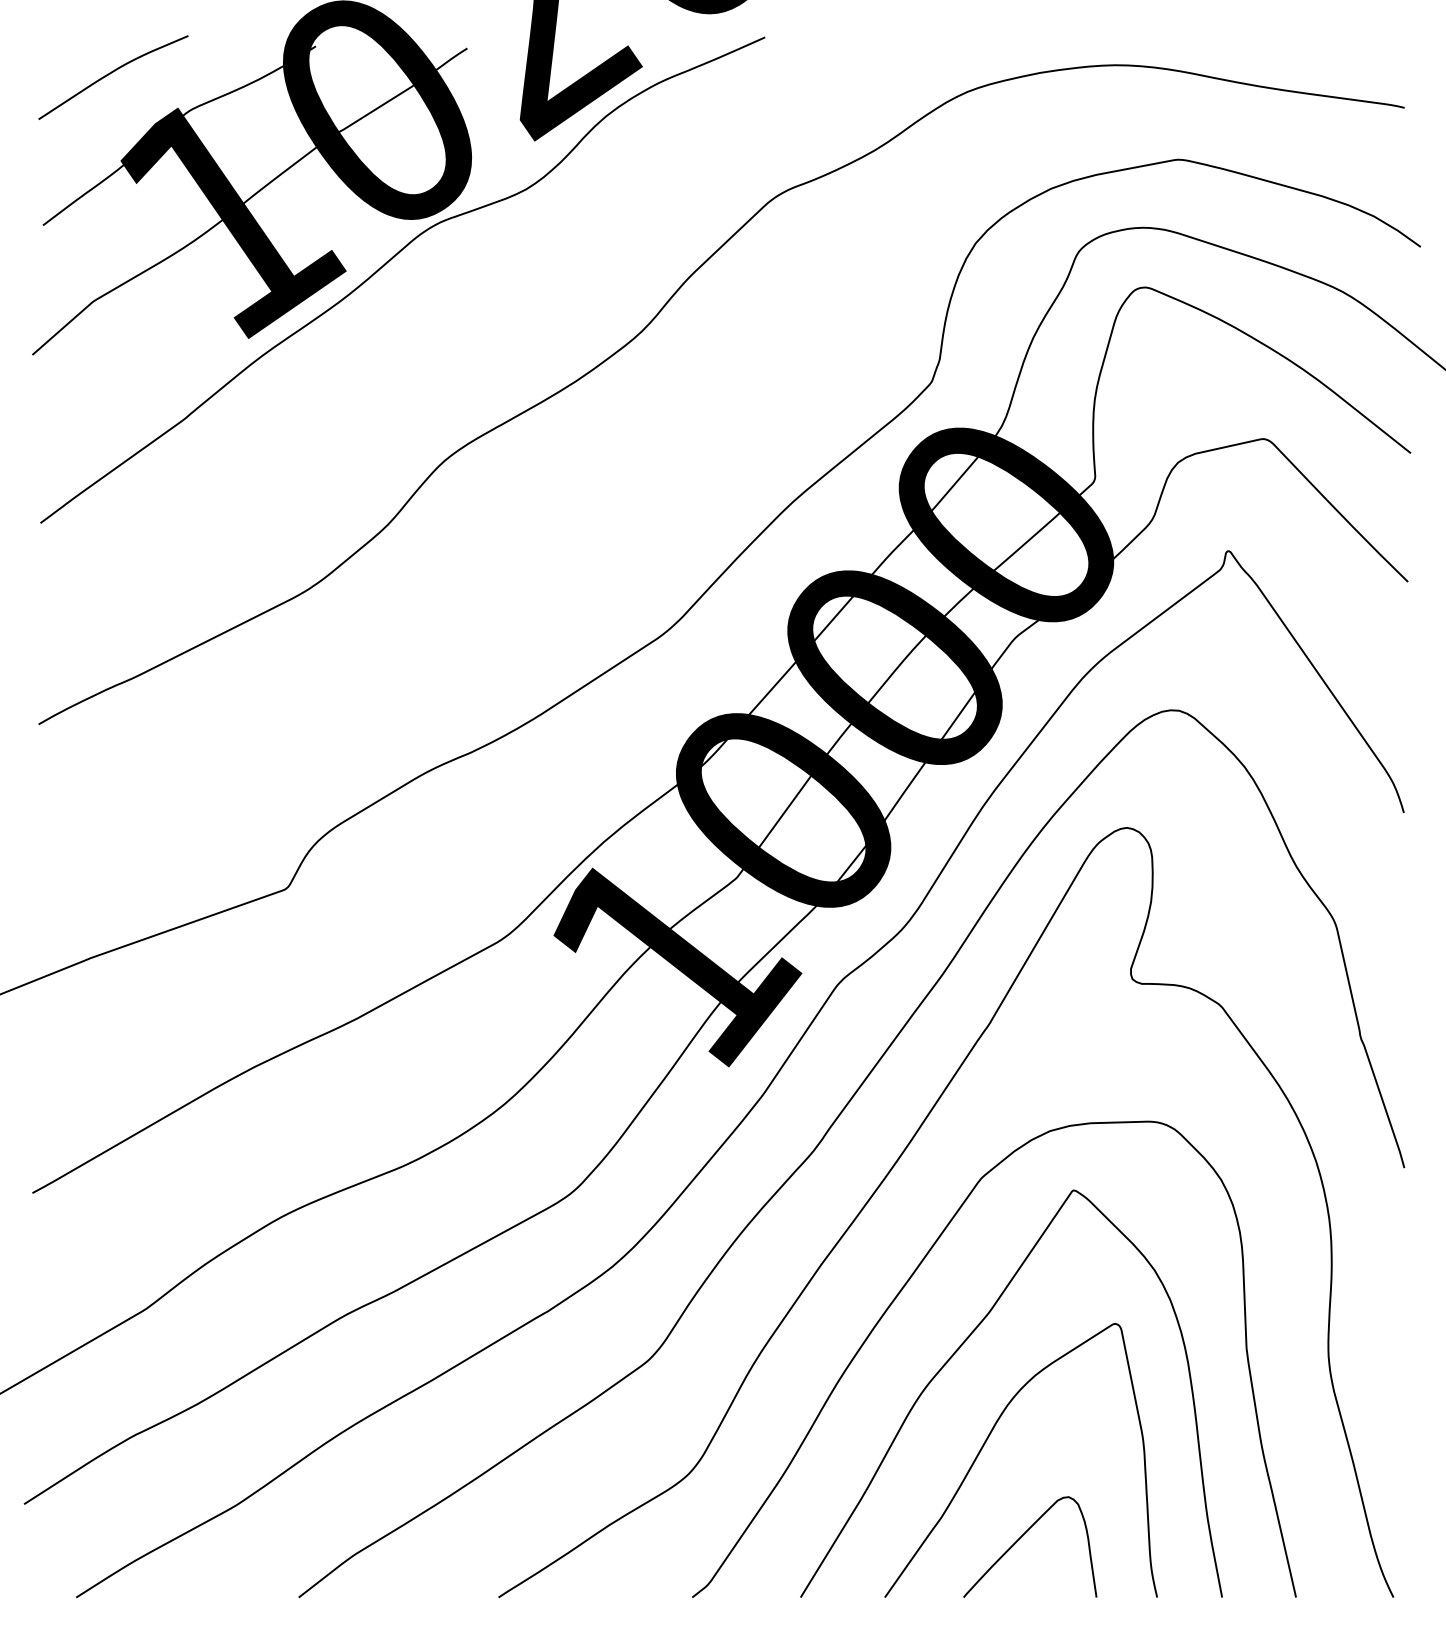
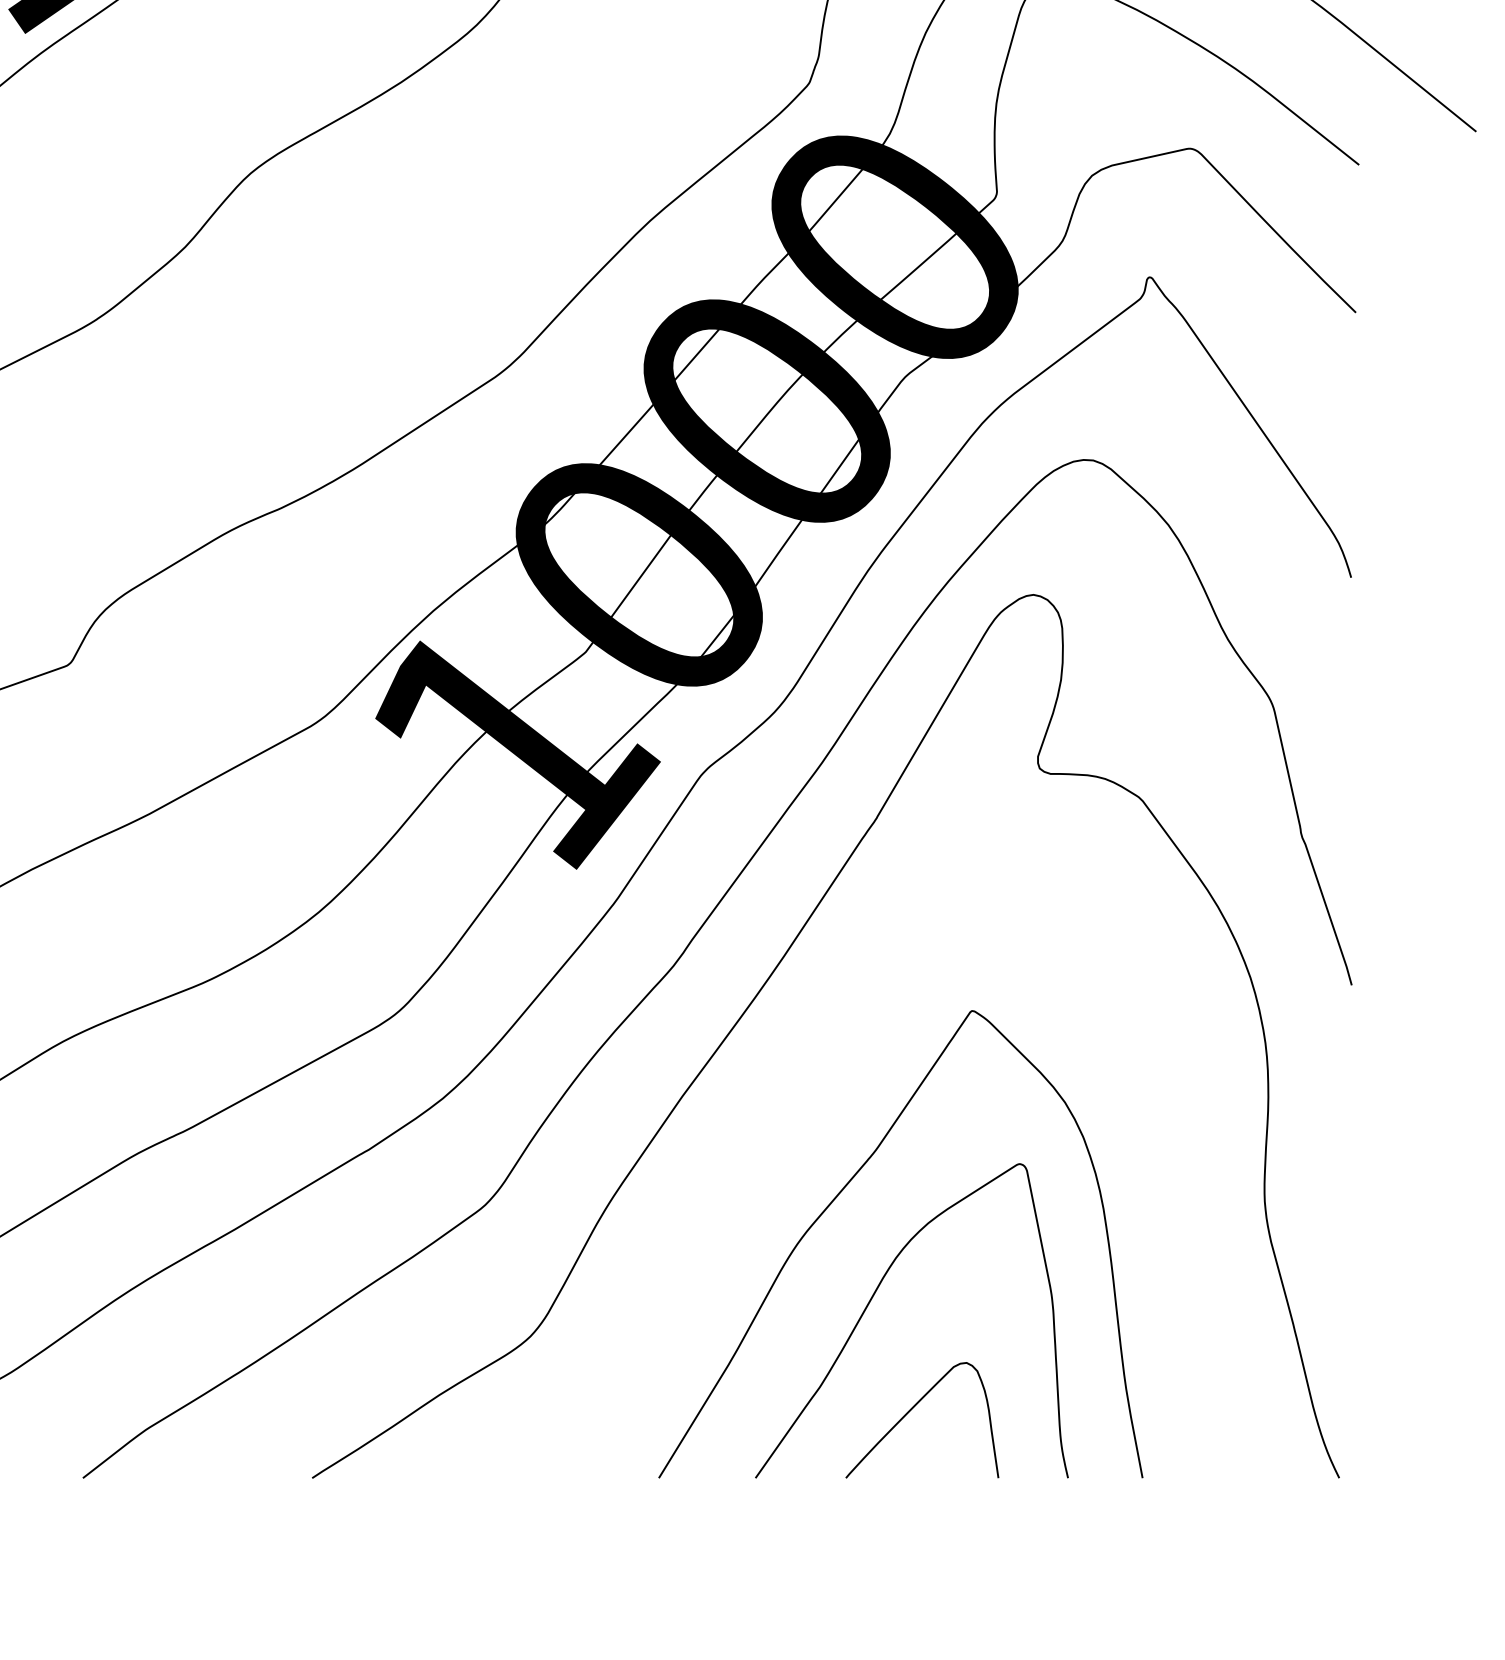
curve: (902, 1290) -> (775, 1125), removed

